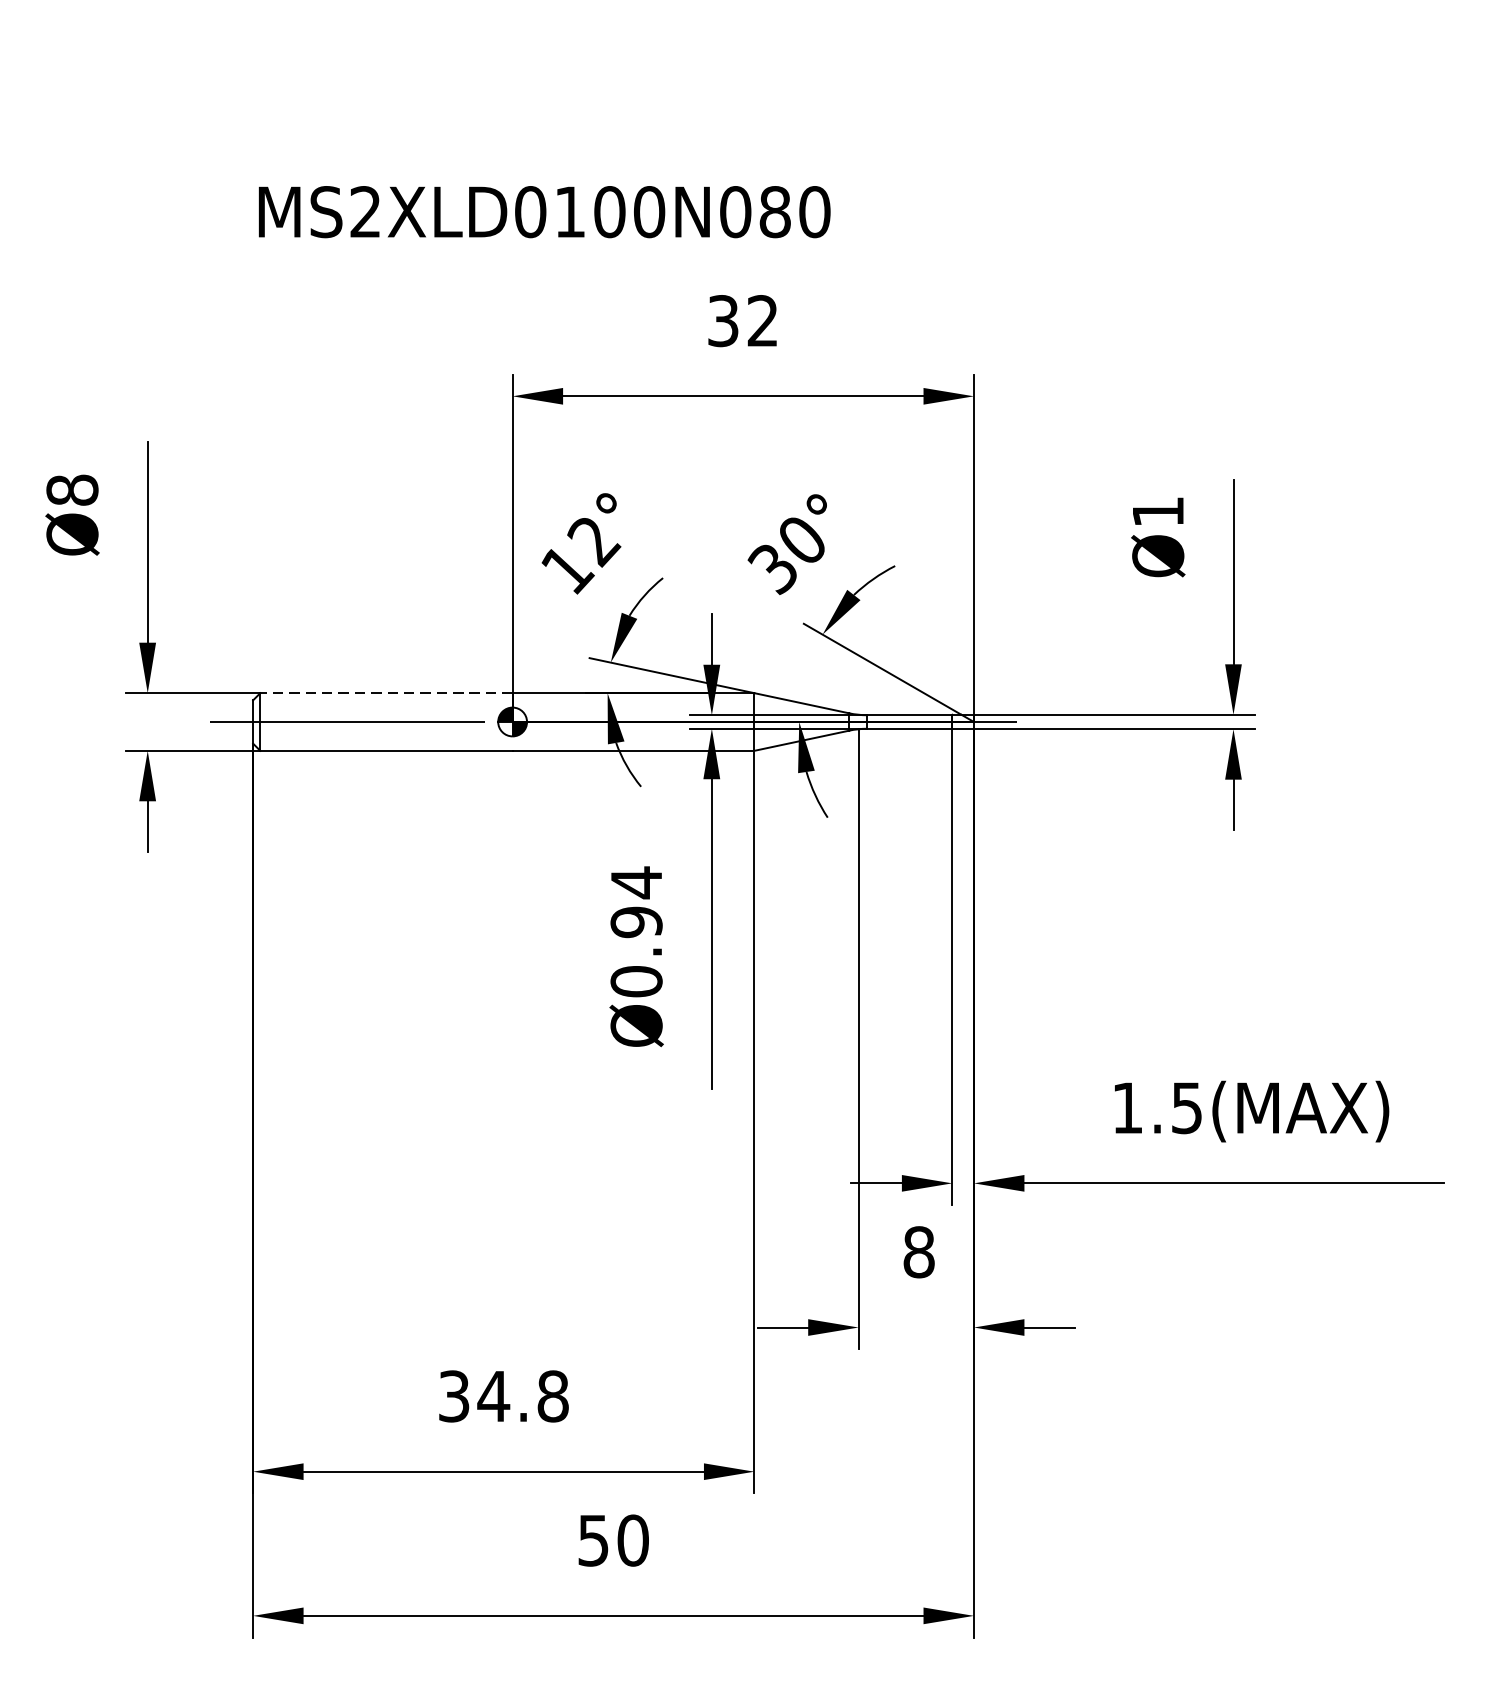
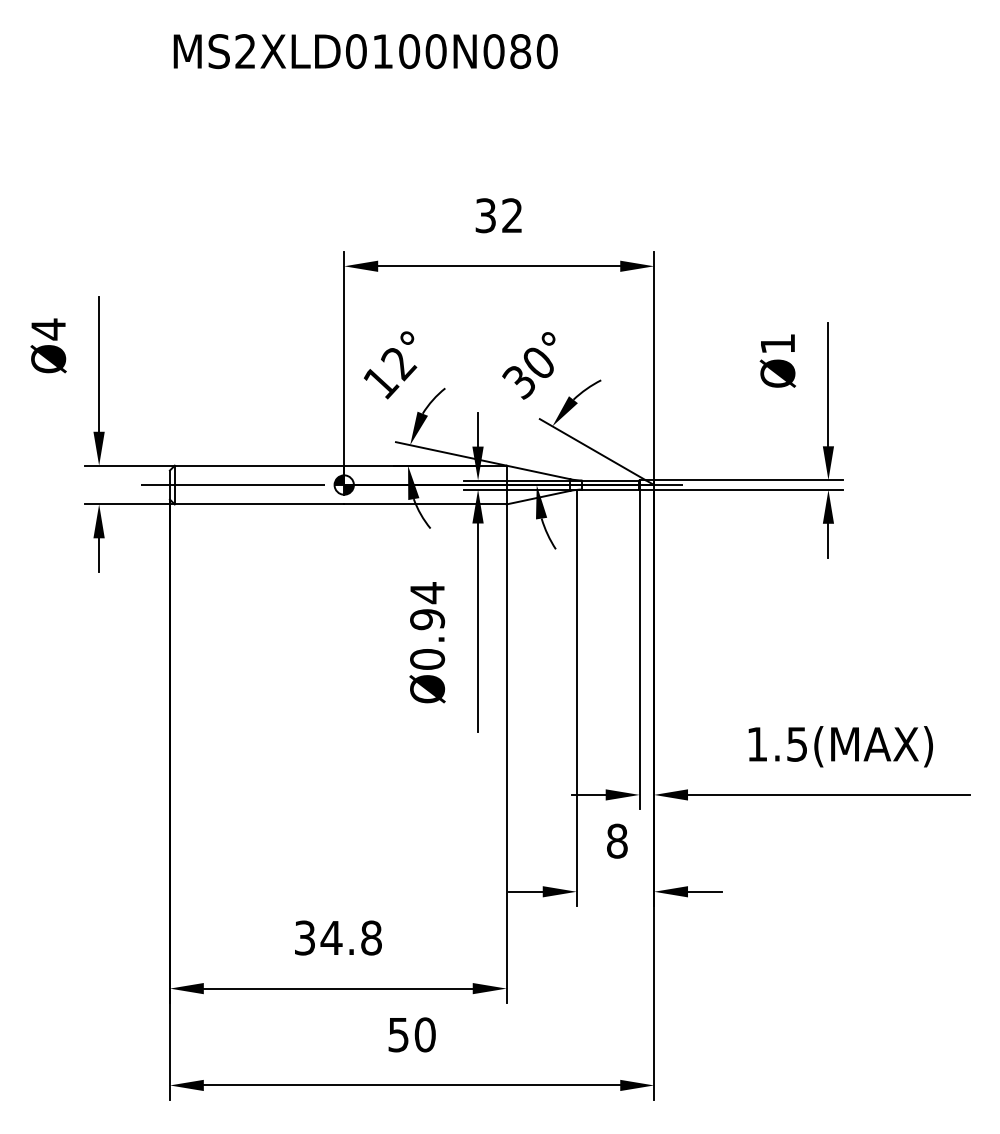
text: (544, 212) -> (365, 51), moved
text: (72, 490) -> (48, 329), Ø8 -> Ø4
line: (386, 692) -> (259, 465), dashed -> solid

